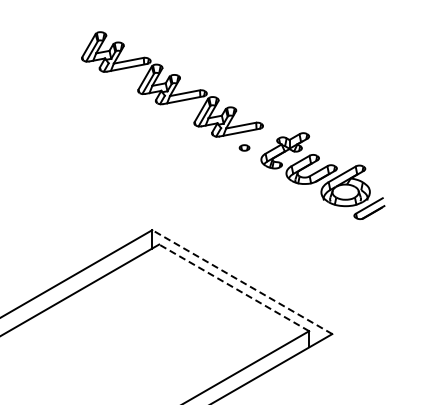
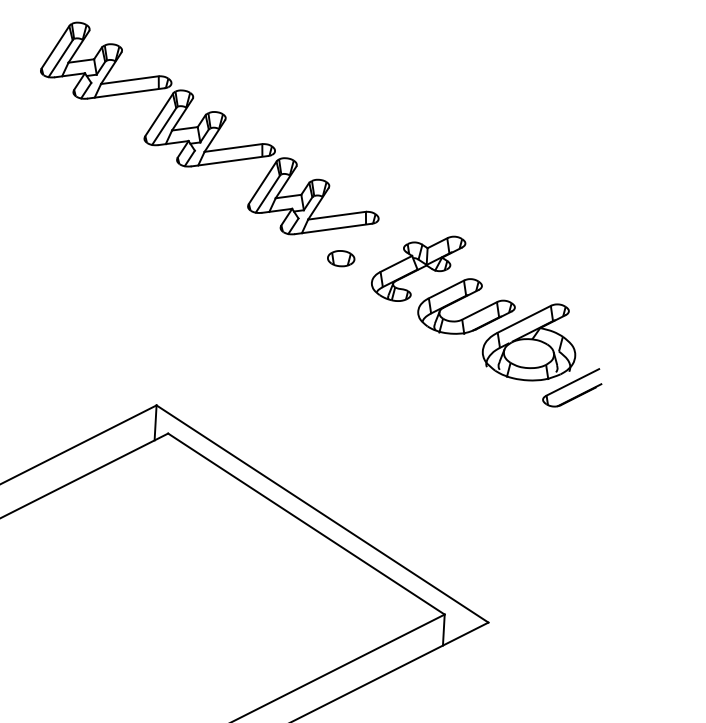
part: (244, 147) -> (341, 257), size x1.43
line: (242, 282) -> (322, 514), dashed -> solid
line: (234, 287) -> (307, 523), dashed -> solid

